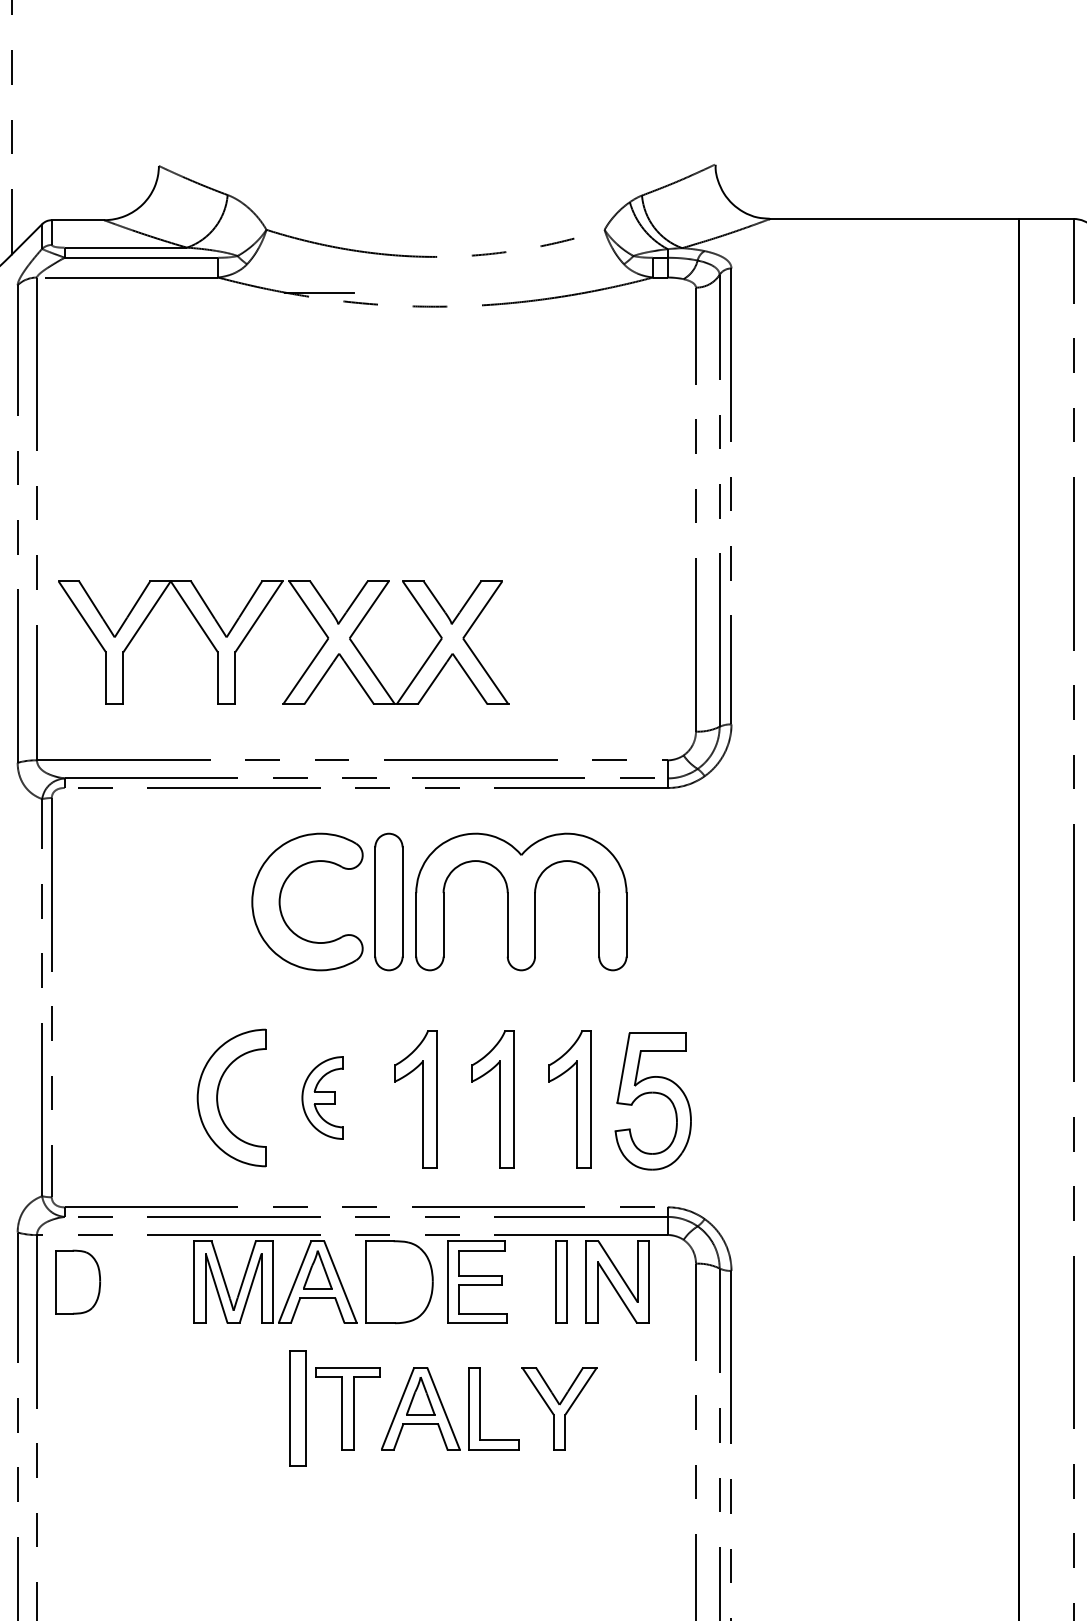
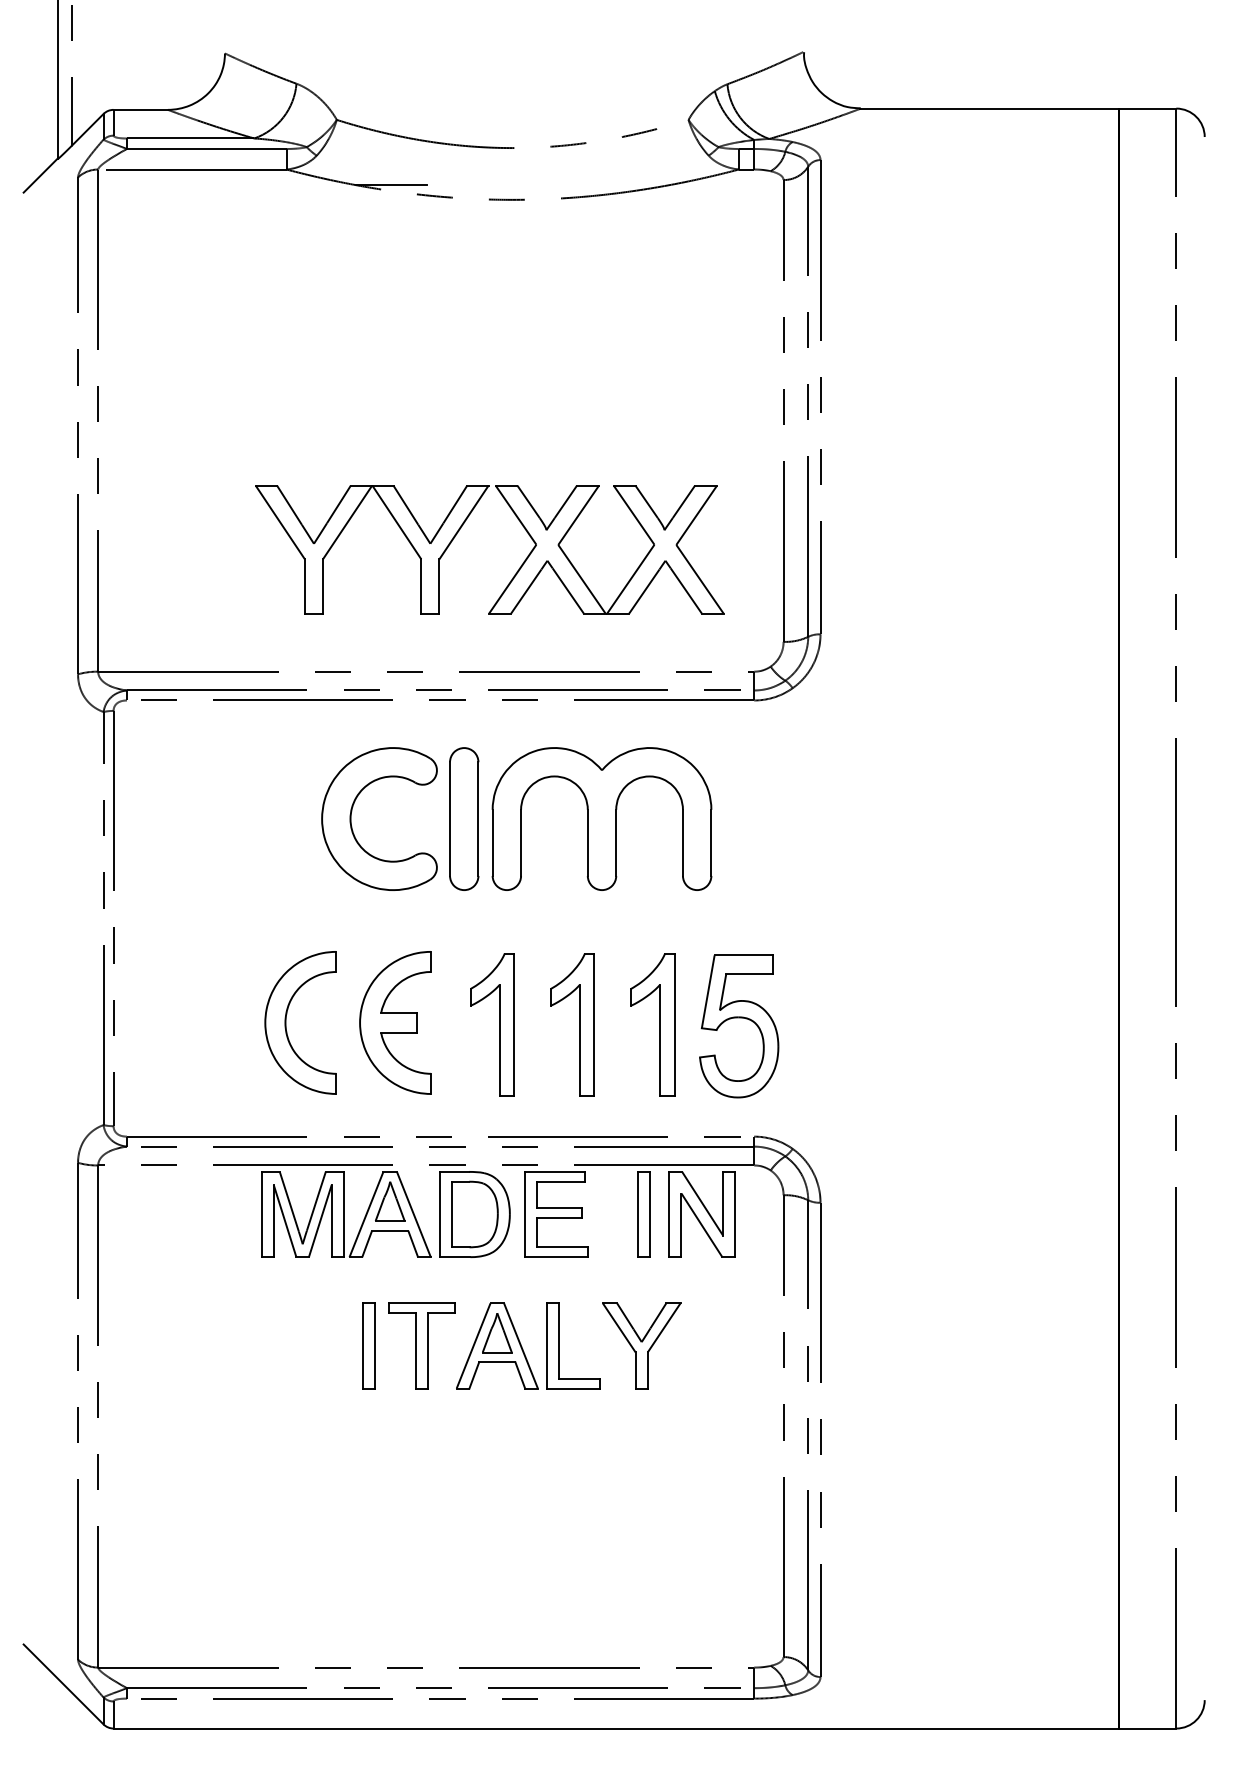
part: (309, 664) -> (516, 571), moved
part: (322, 1097) -> (395, 1022), size x1.67
part: (77, 1282) -> (474, 1214), moved
part: (296, 1408) -> (368, 1345), size x0.71

